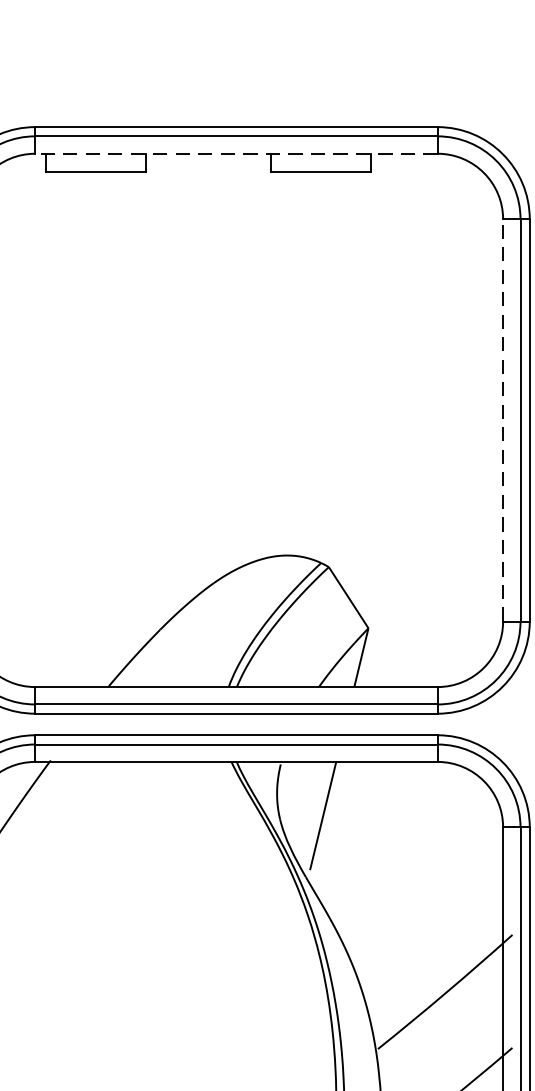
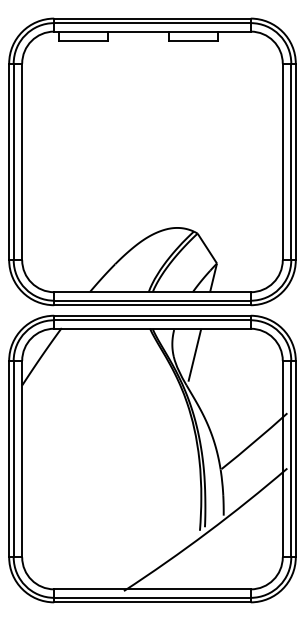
line: (234, 153) -> (151, 31), dashed -> solid
line: (502, 419) -> (282, 161), dashed -> solid

